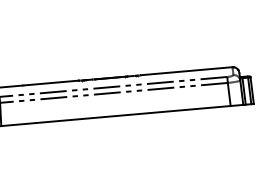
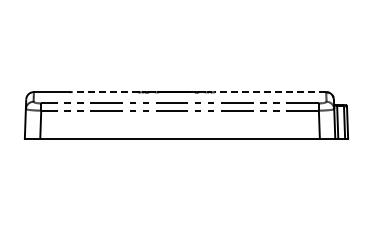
line: (186, 71) -> (270, 92), solid -> dashed
line: (51, 83) -> (105, 92), solid -> dashed

